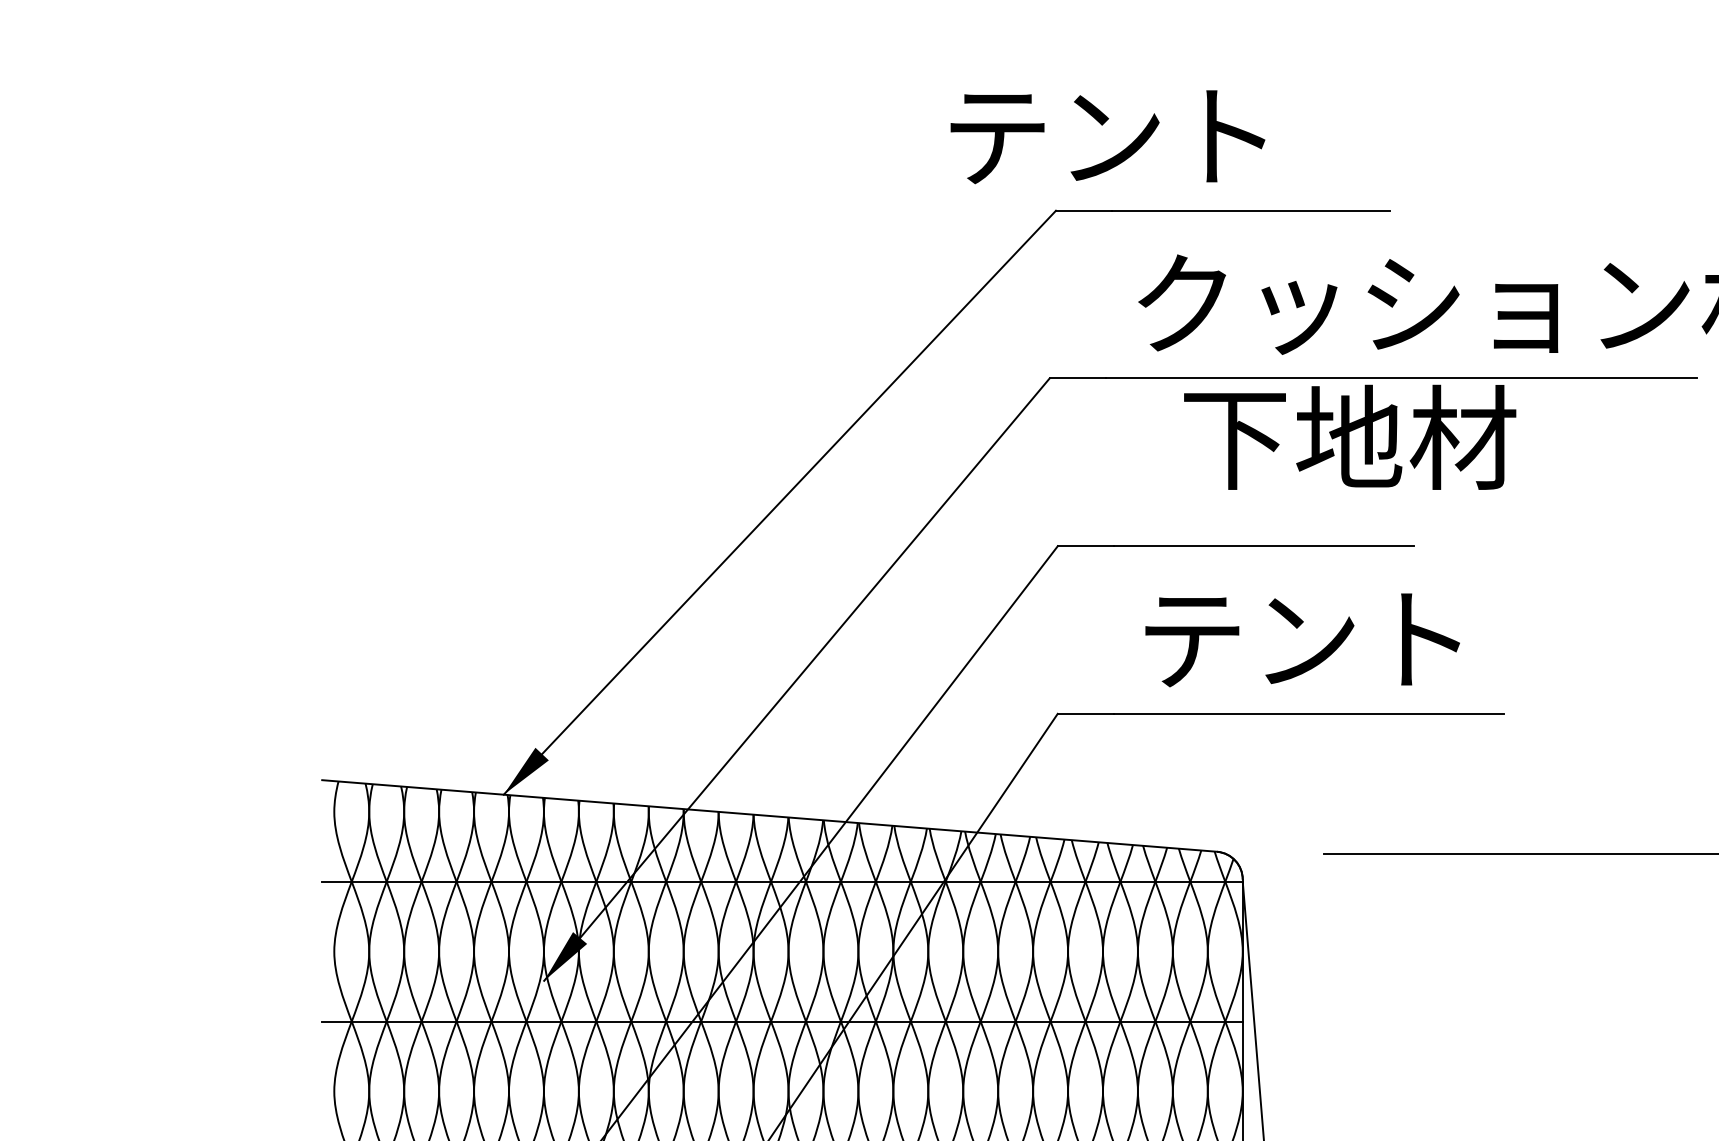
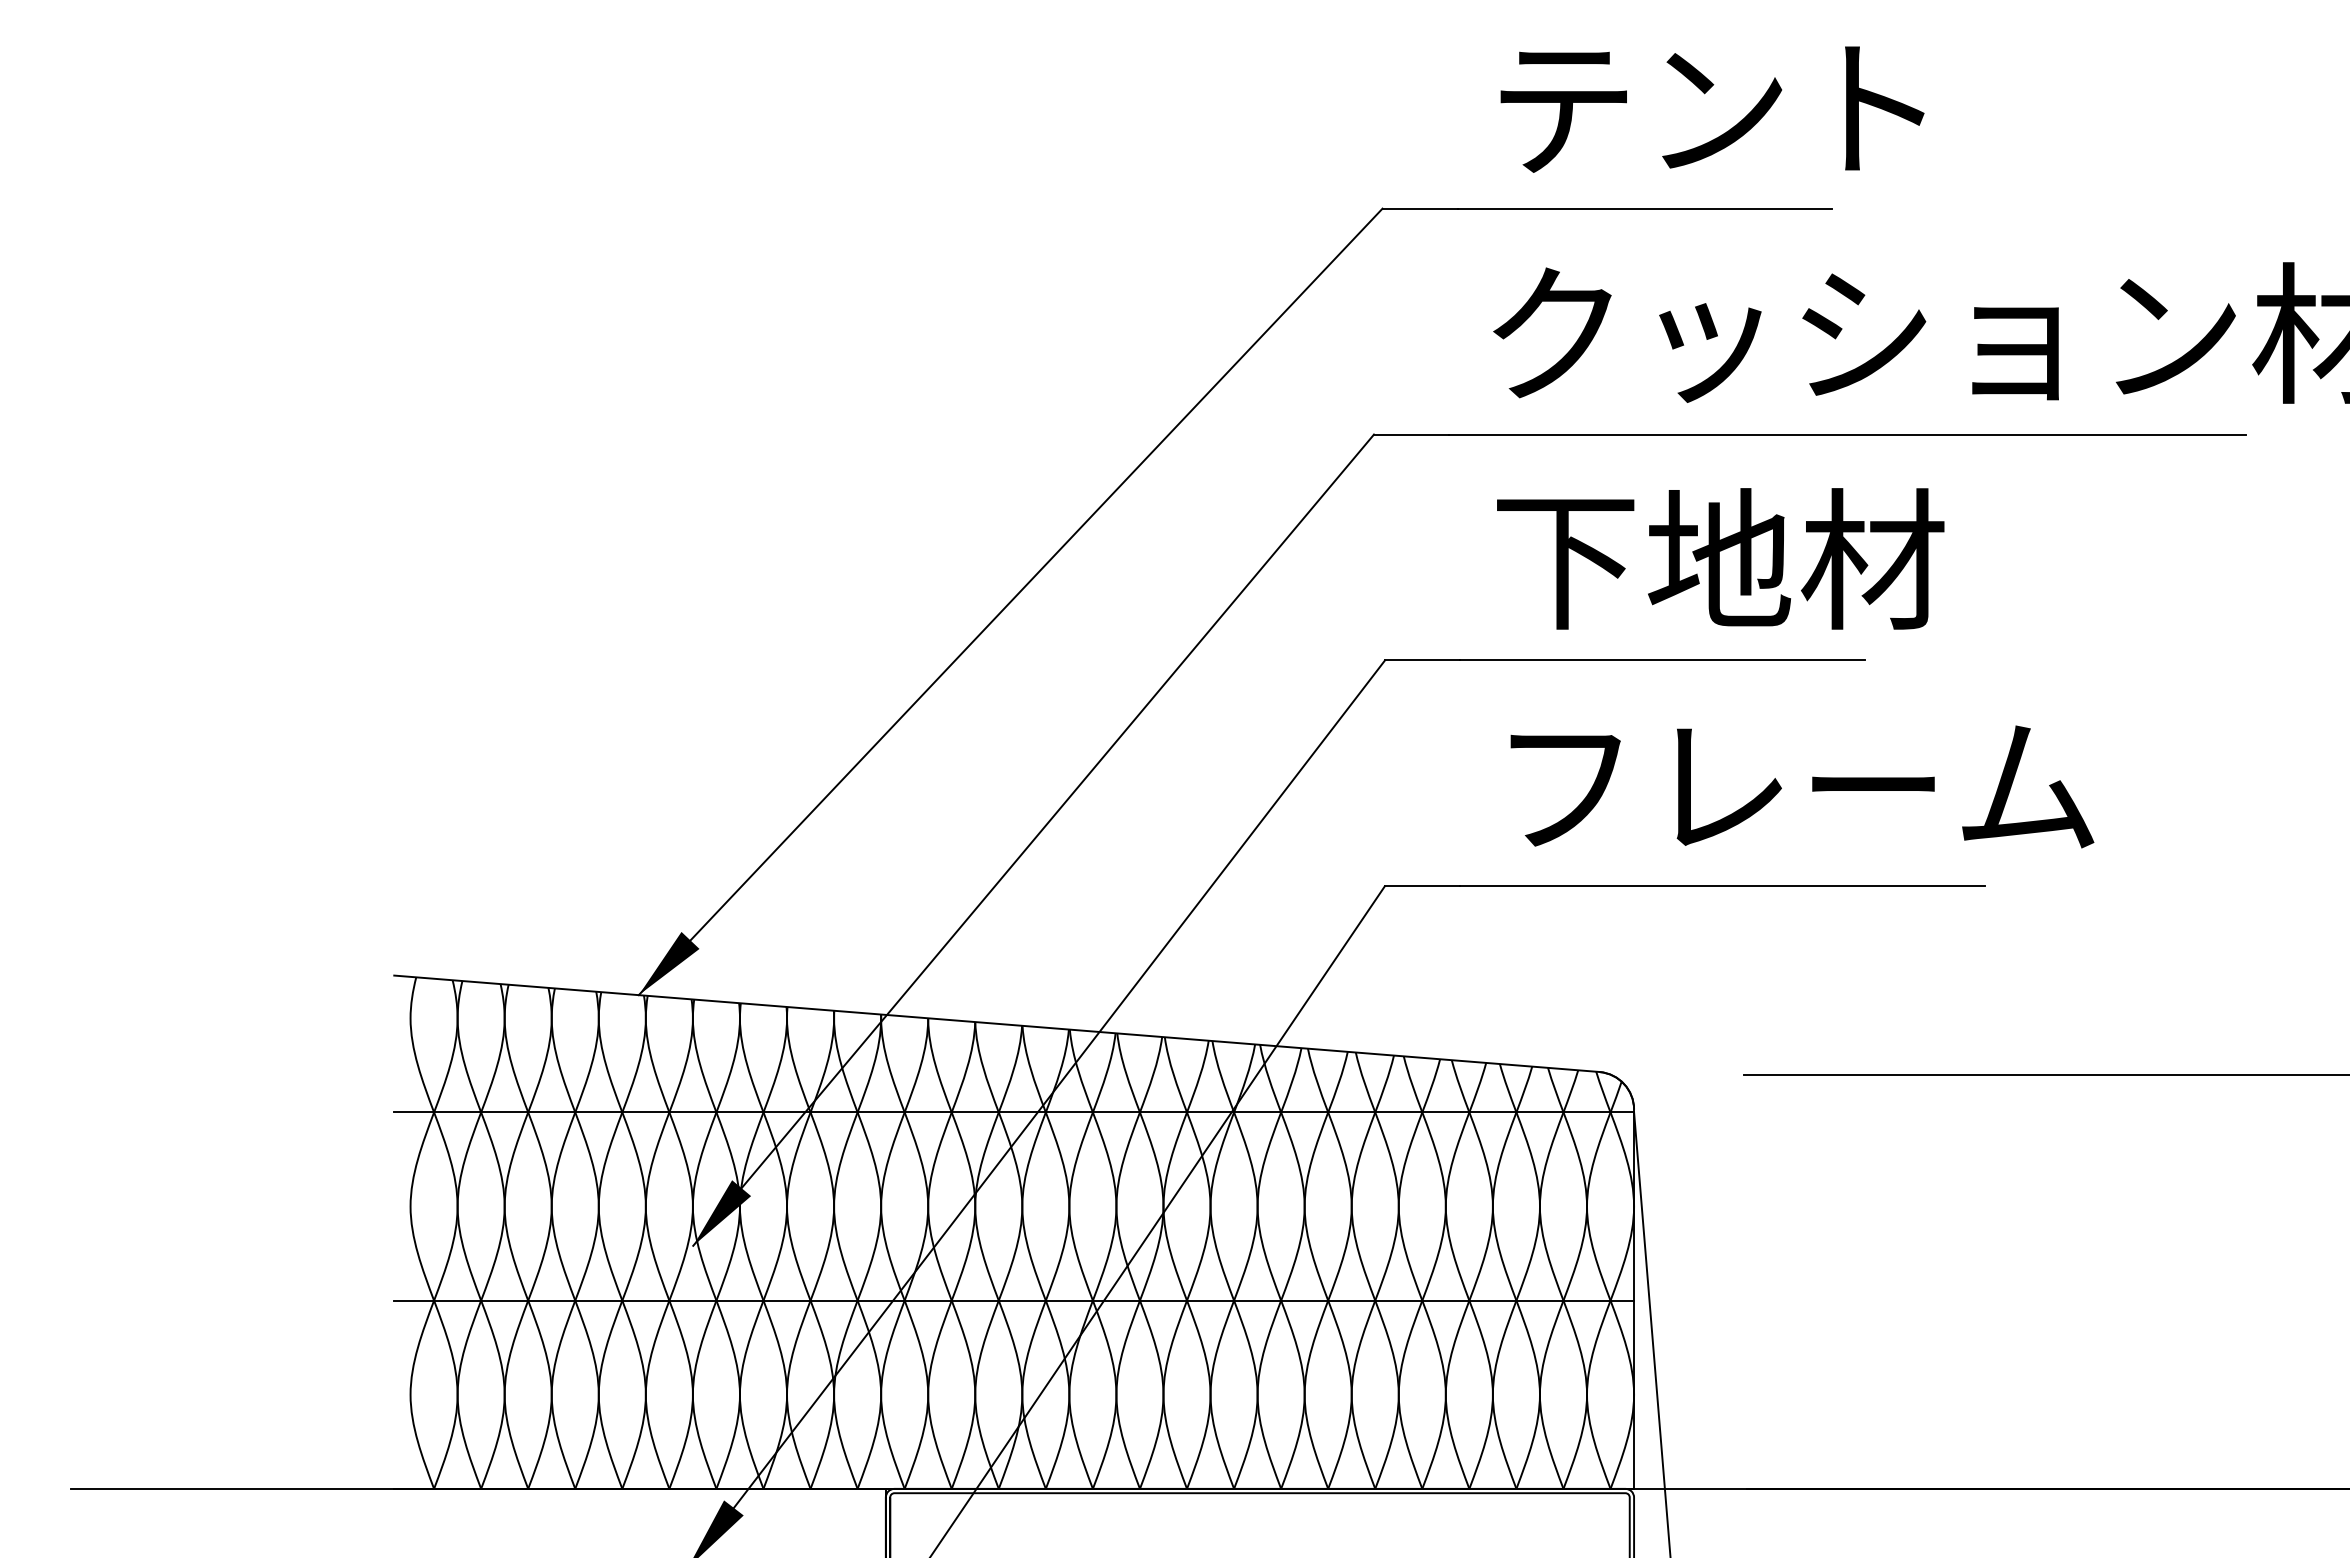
text: (1107, 137) -> (1712, 109), moved
text: (1349, 437) -> (1720, 558), moved
text: (1364, 640) -> (1798, 787), テント -> フレーム

